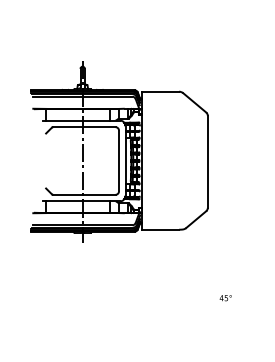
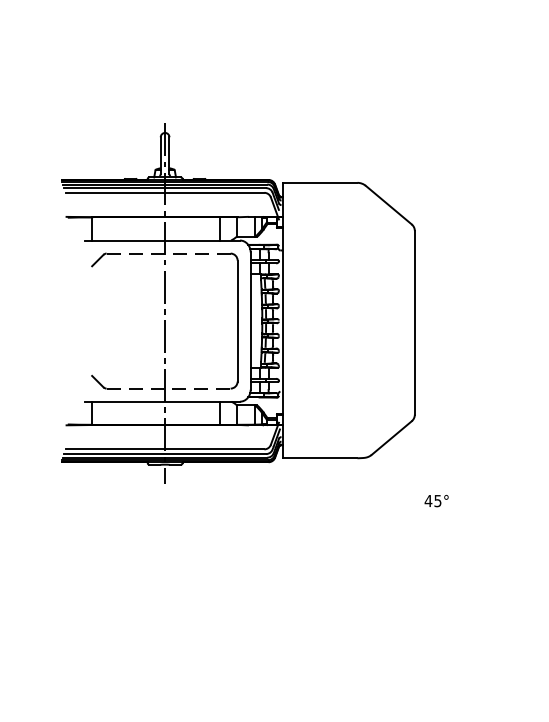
line: (83, 127) -> (166, 254), solid -> dashed
line: (84, 194) -> (168, 387), solid -> dashed
text: (225, 298) -> (436, 501), moved

